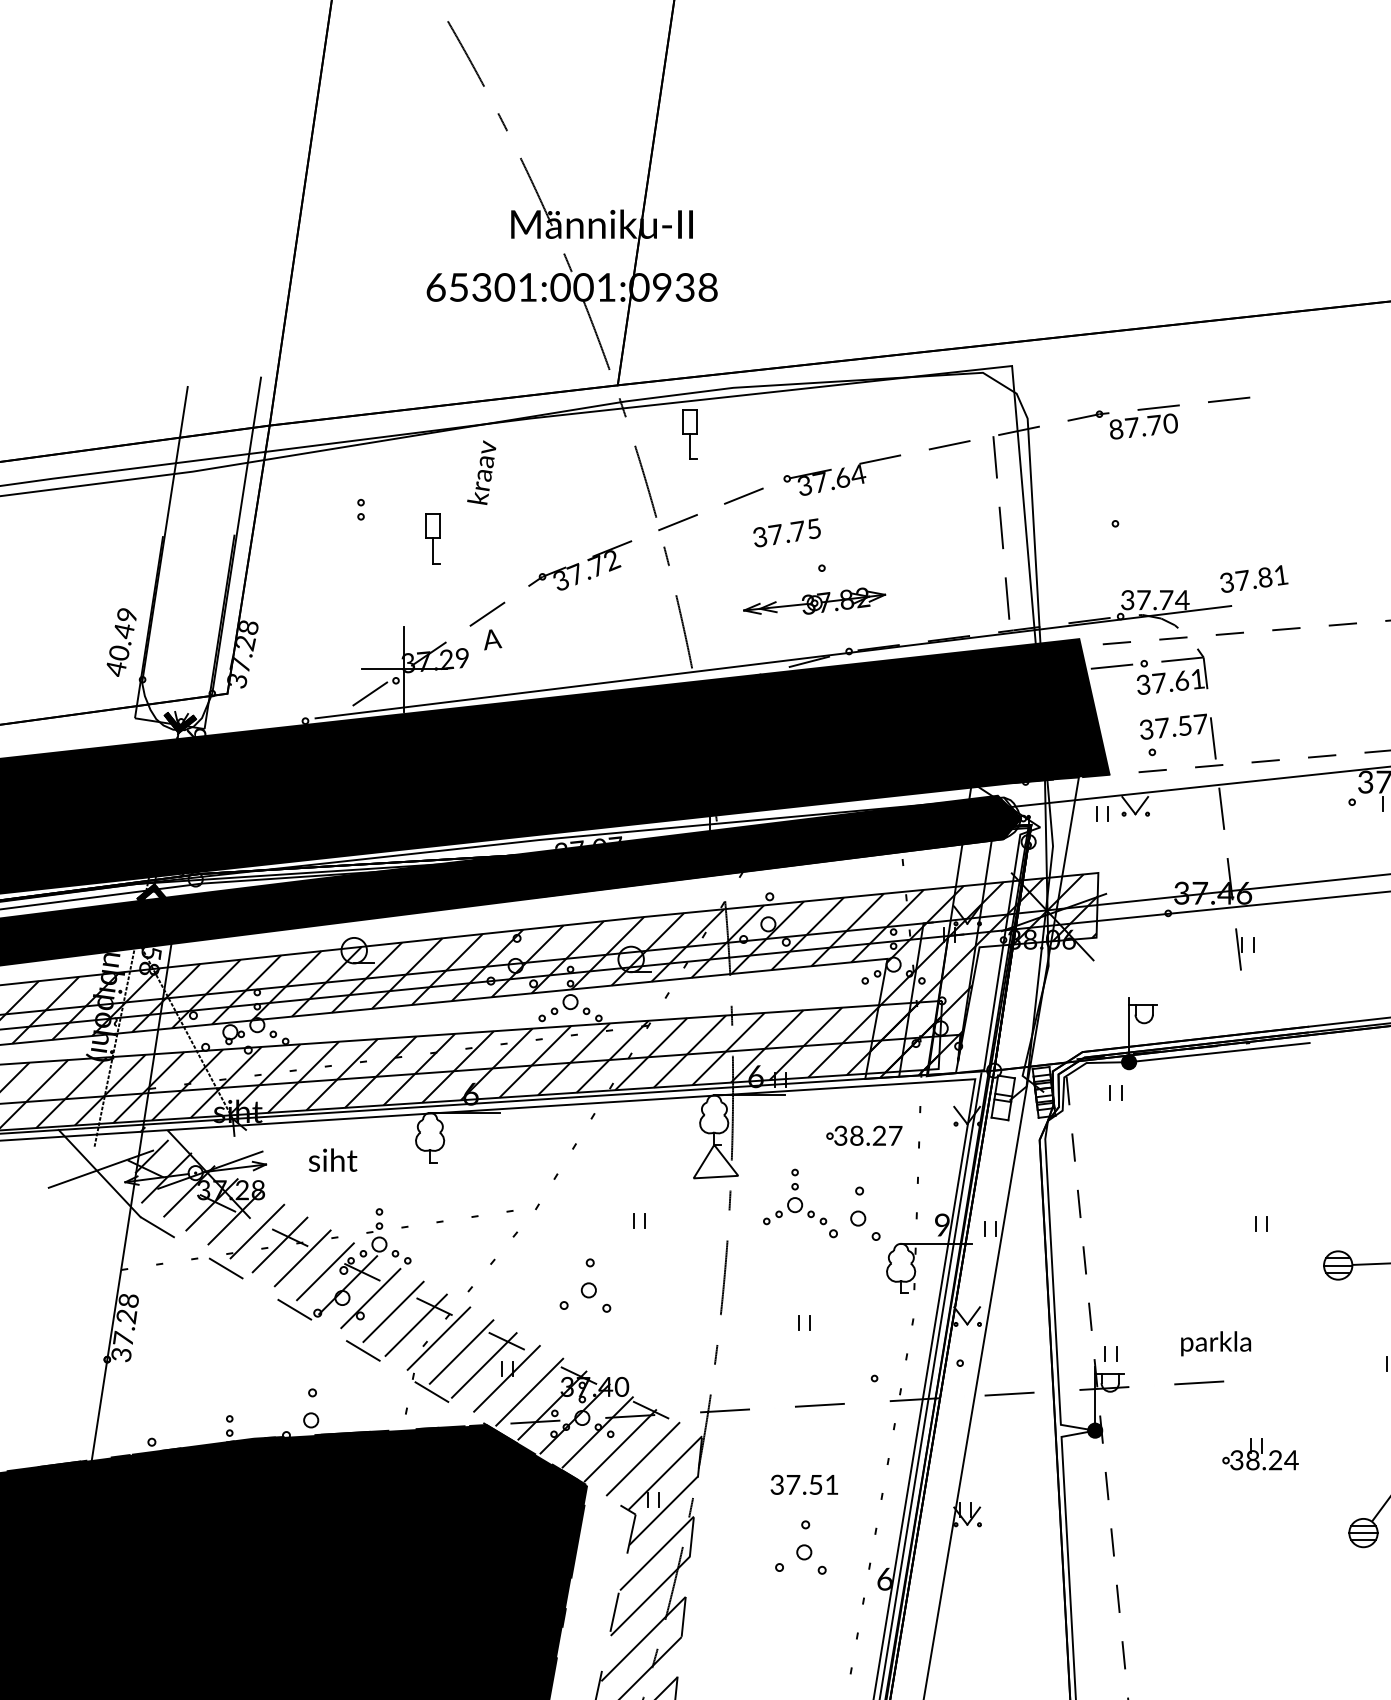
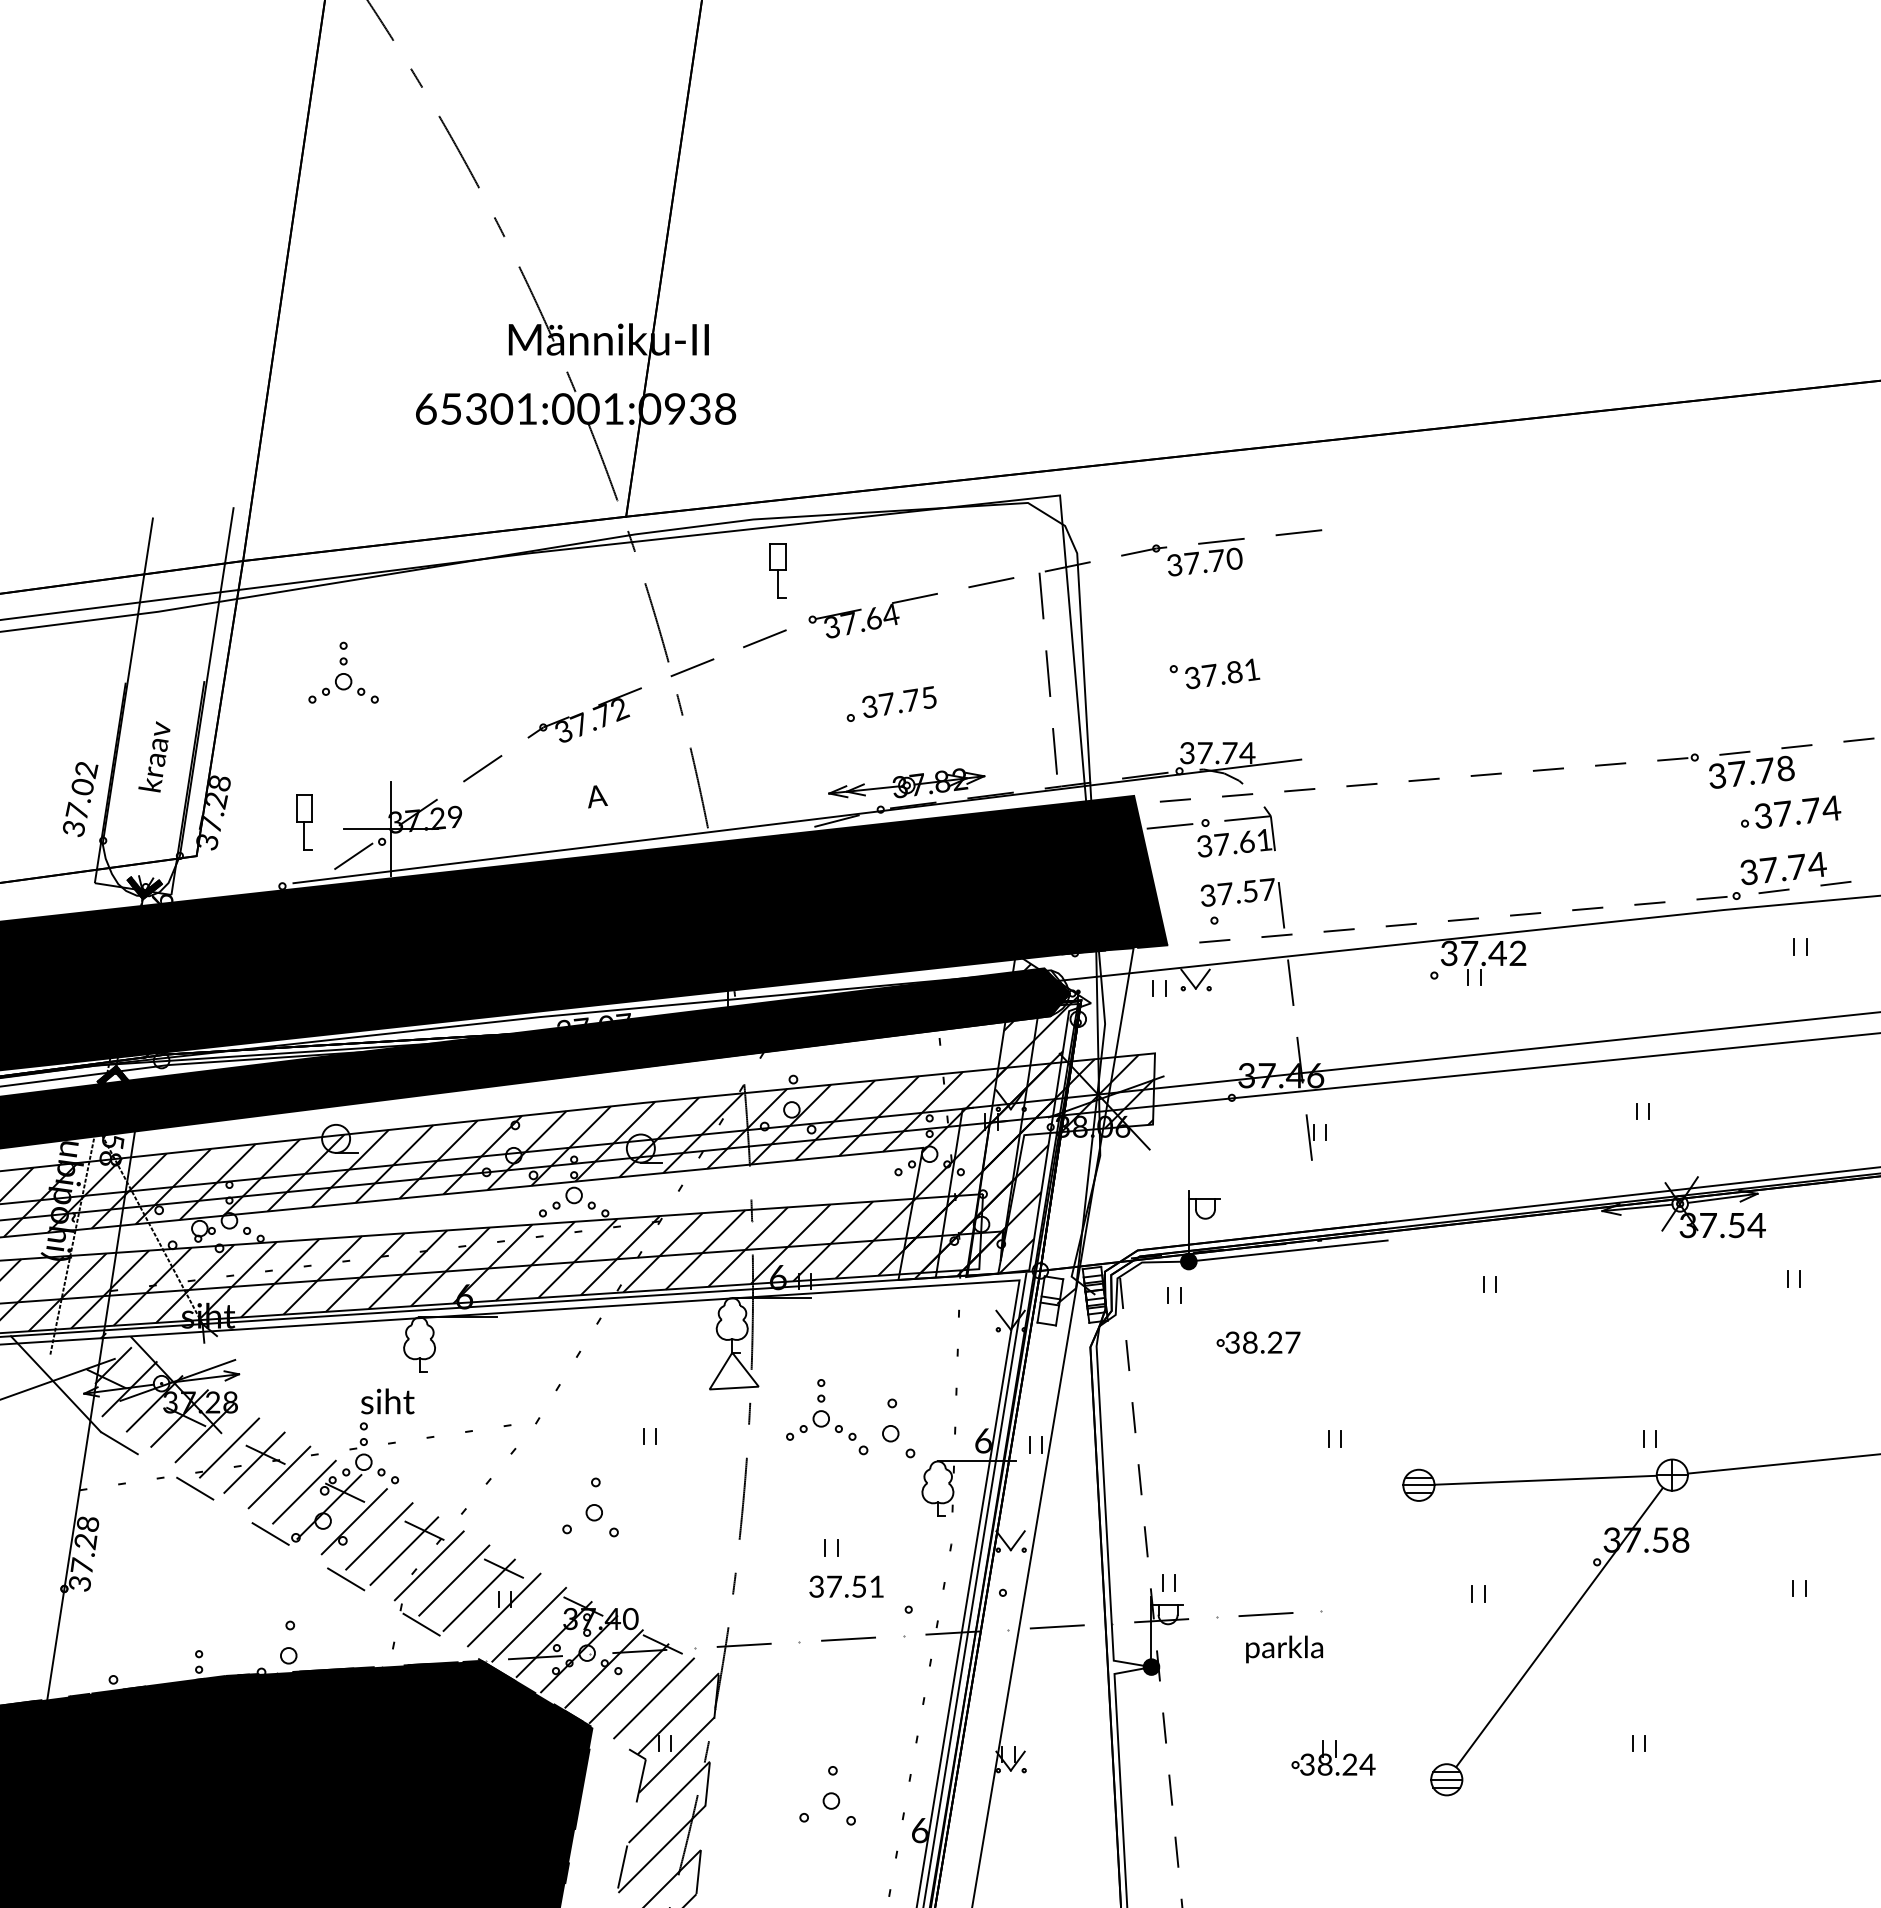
text: (1116, 428) -> (1174, 564), 87.70 -> 37.70
part: (688, 434) -> (777, 570), moved
text: (481, 472) -> (154, 756), moved
text: (787, 532) -> (899, 701), moved
part: (432, 538) -> (304, 822), moved
part: (360, 541) -> (343, 688), added
text: (1254, 578) -> (1222, 673), moved
part: (814, 601) -> (906, 783), moved
text: (492, 639) -> (597, 796), moved
text: (121, 642) -> (80, 799), 40.49 -> 37.02
hatch: (978, 932) -> (1023, 1118), added
part: (864, 1135) -> (1258, 1342), moved
text: (332, 1160) -> (387, 1401), moved
text: (942, 1224) -> (983, 1440), 9 -> 6
text: (1216, 1343) -> (1284, 1649), moved
part: (1260, 1453) -> (1333, 1757), moved
text: (804, 1484) -> (846, 1586), moved

